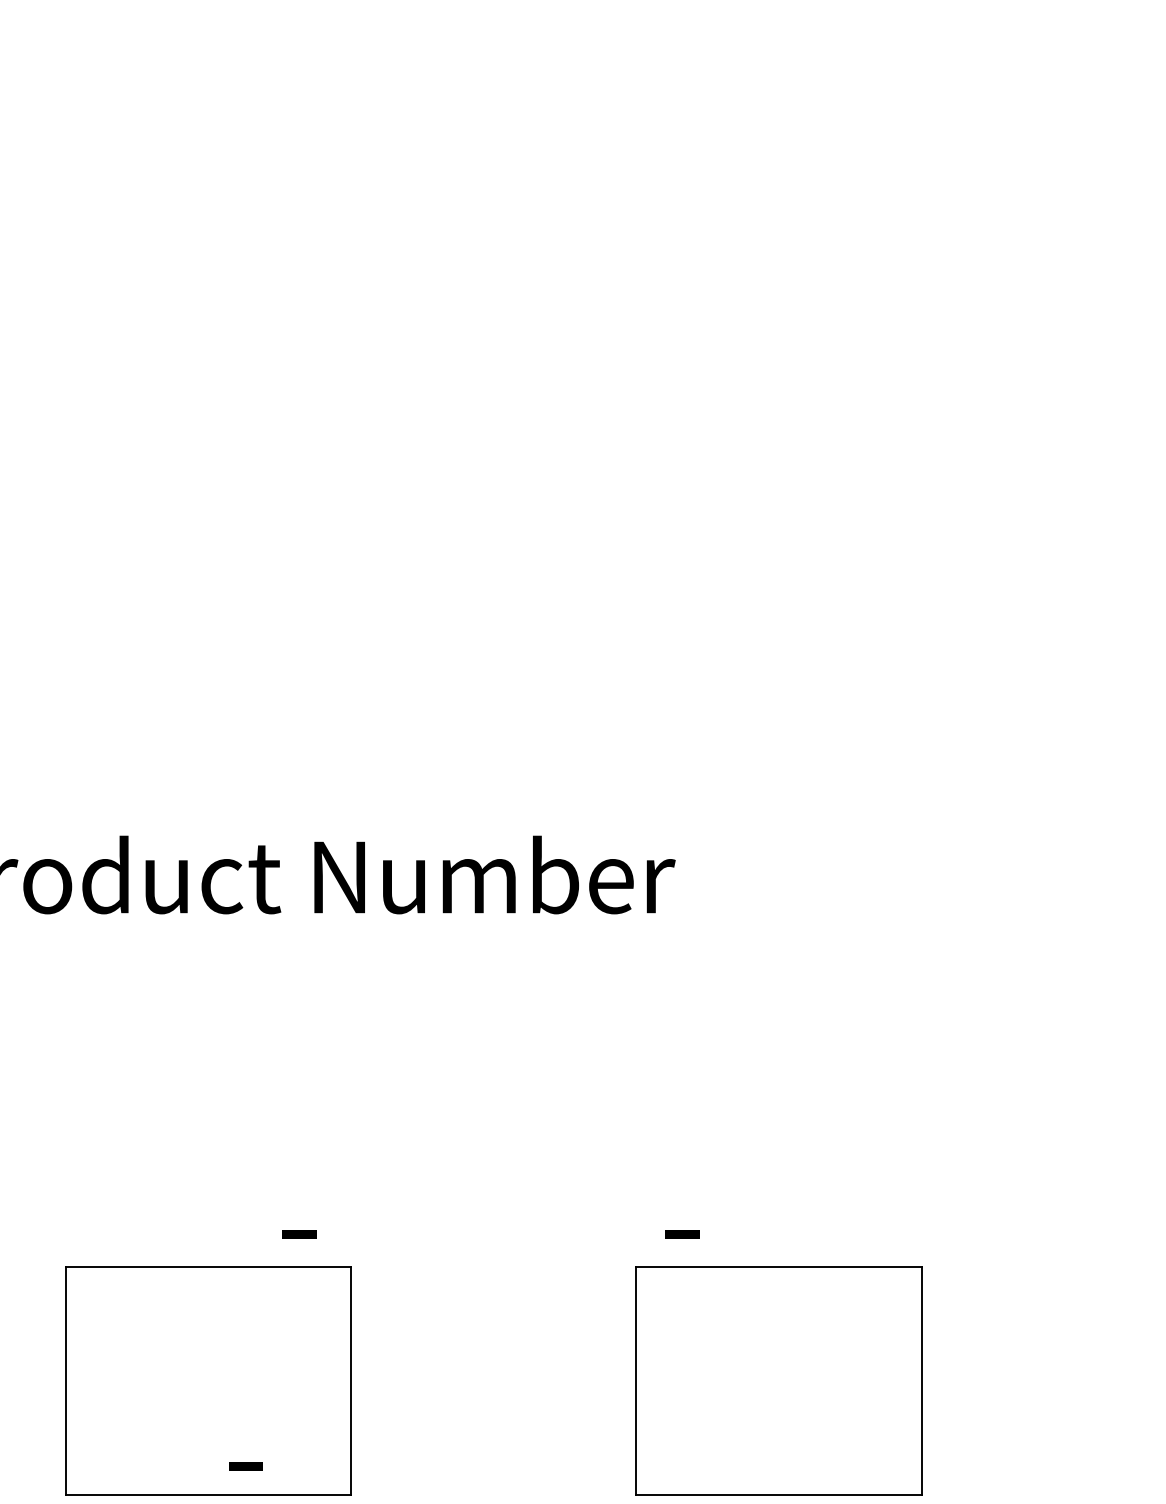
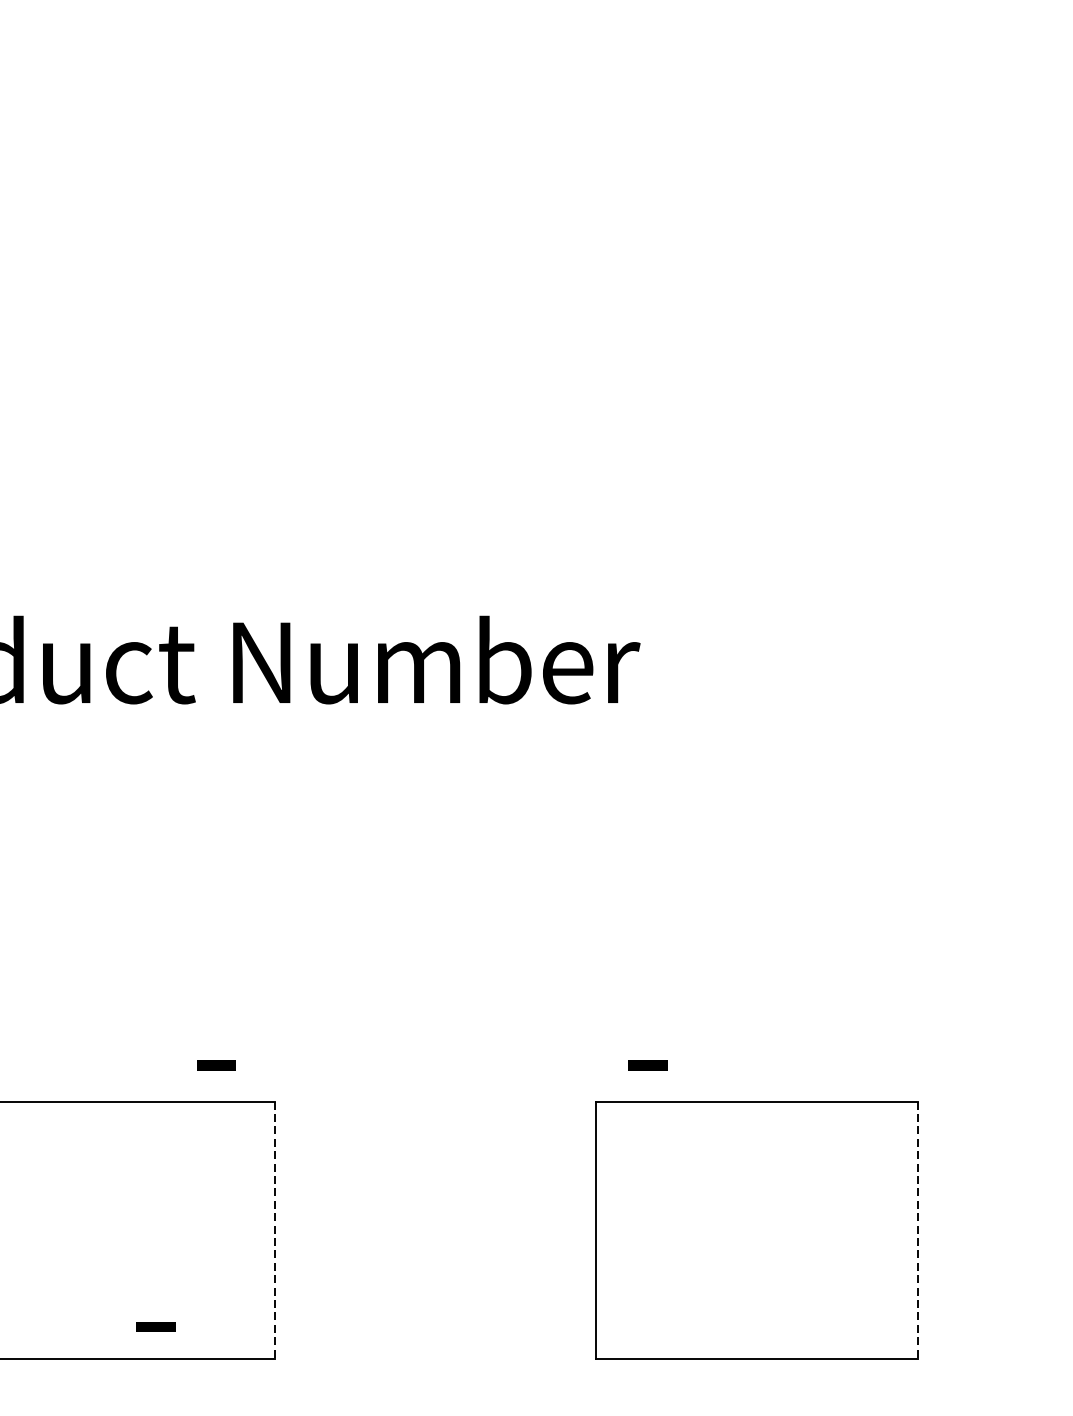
line: (351, 1381) -> (275, 1231), solid -> dashed
line: (921, 1381) -> (917, 1231), solid -> dashed

